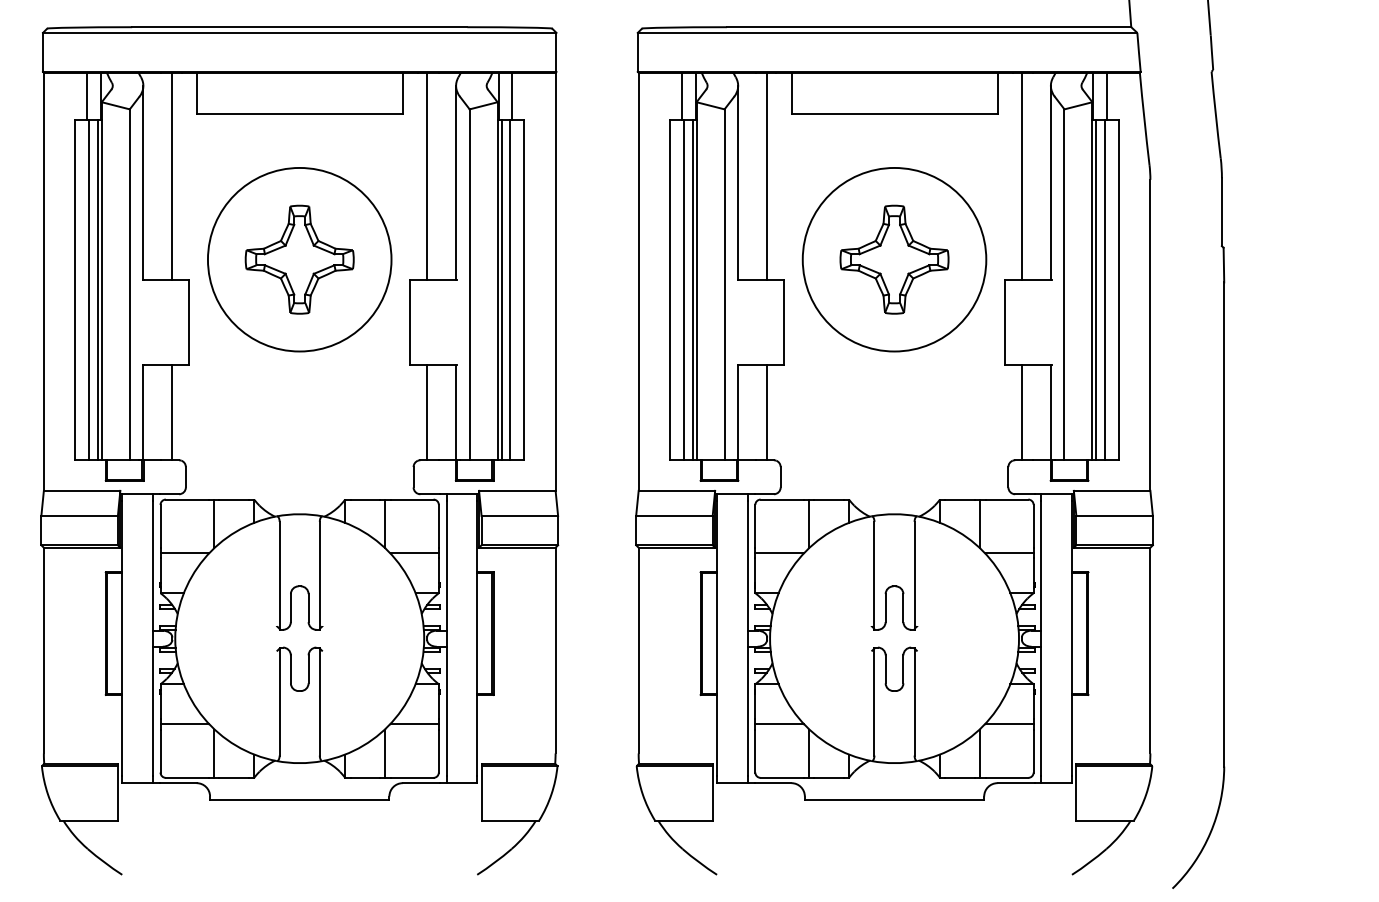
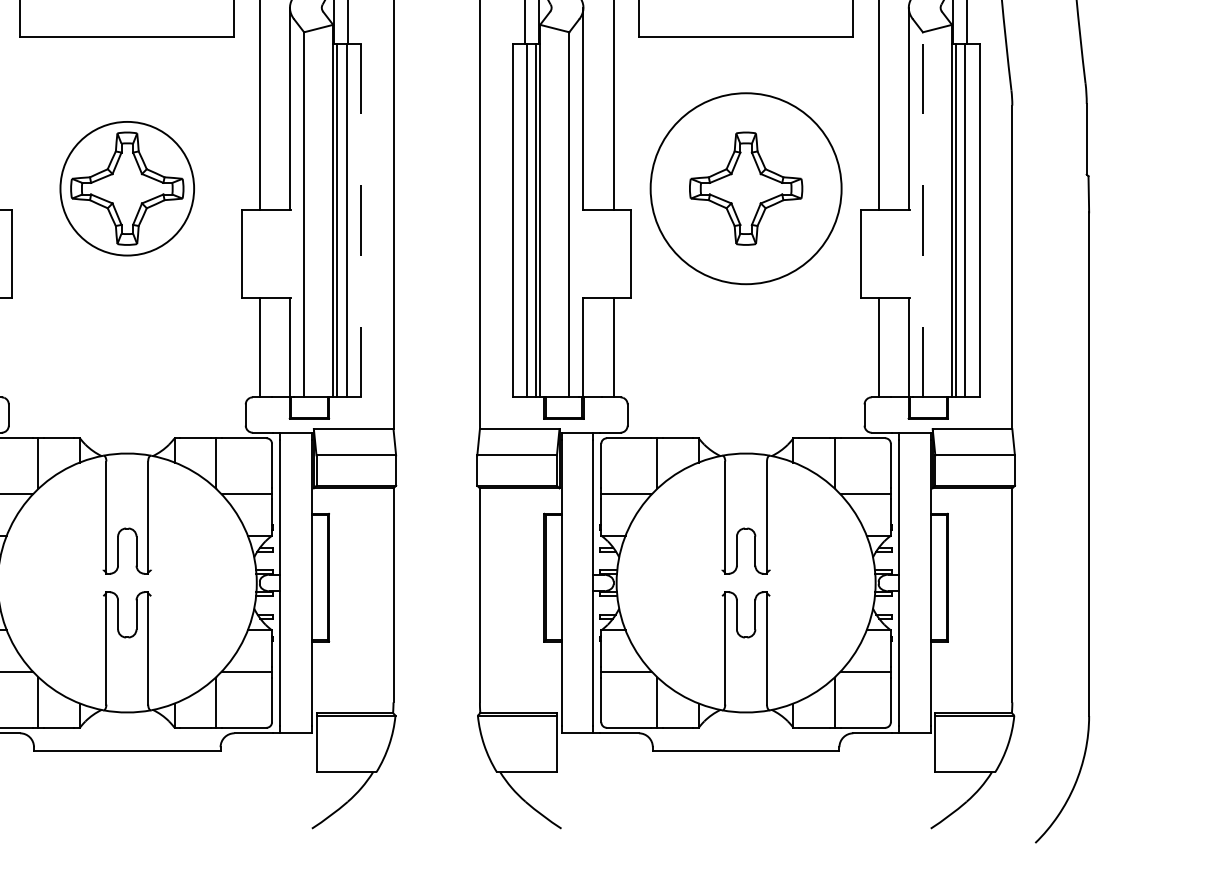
circle: (299, 259) -> (127, 188), size x0.7
line: (1064, 284) -> (922, 214), solid -> dashed
line: (524, 290) -> (361, 220), solid -> dashed

